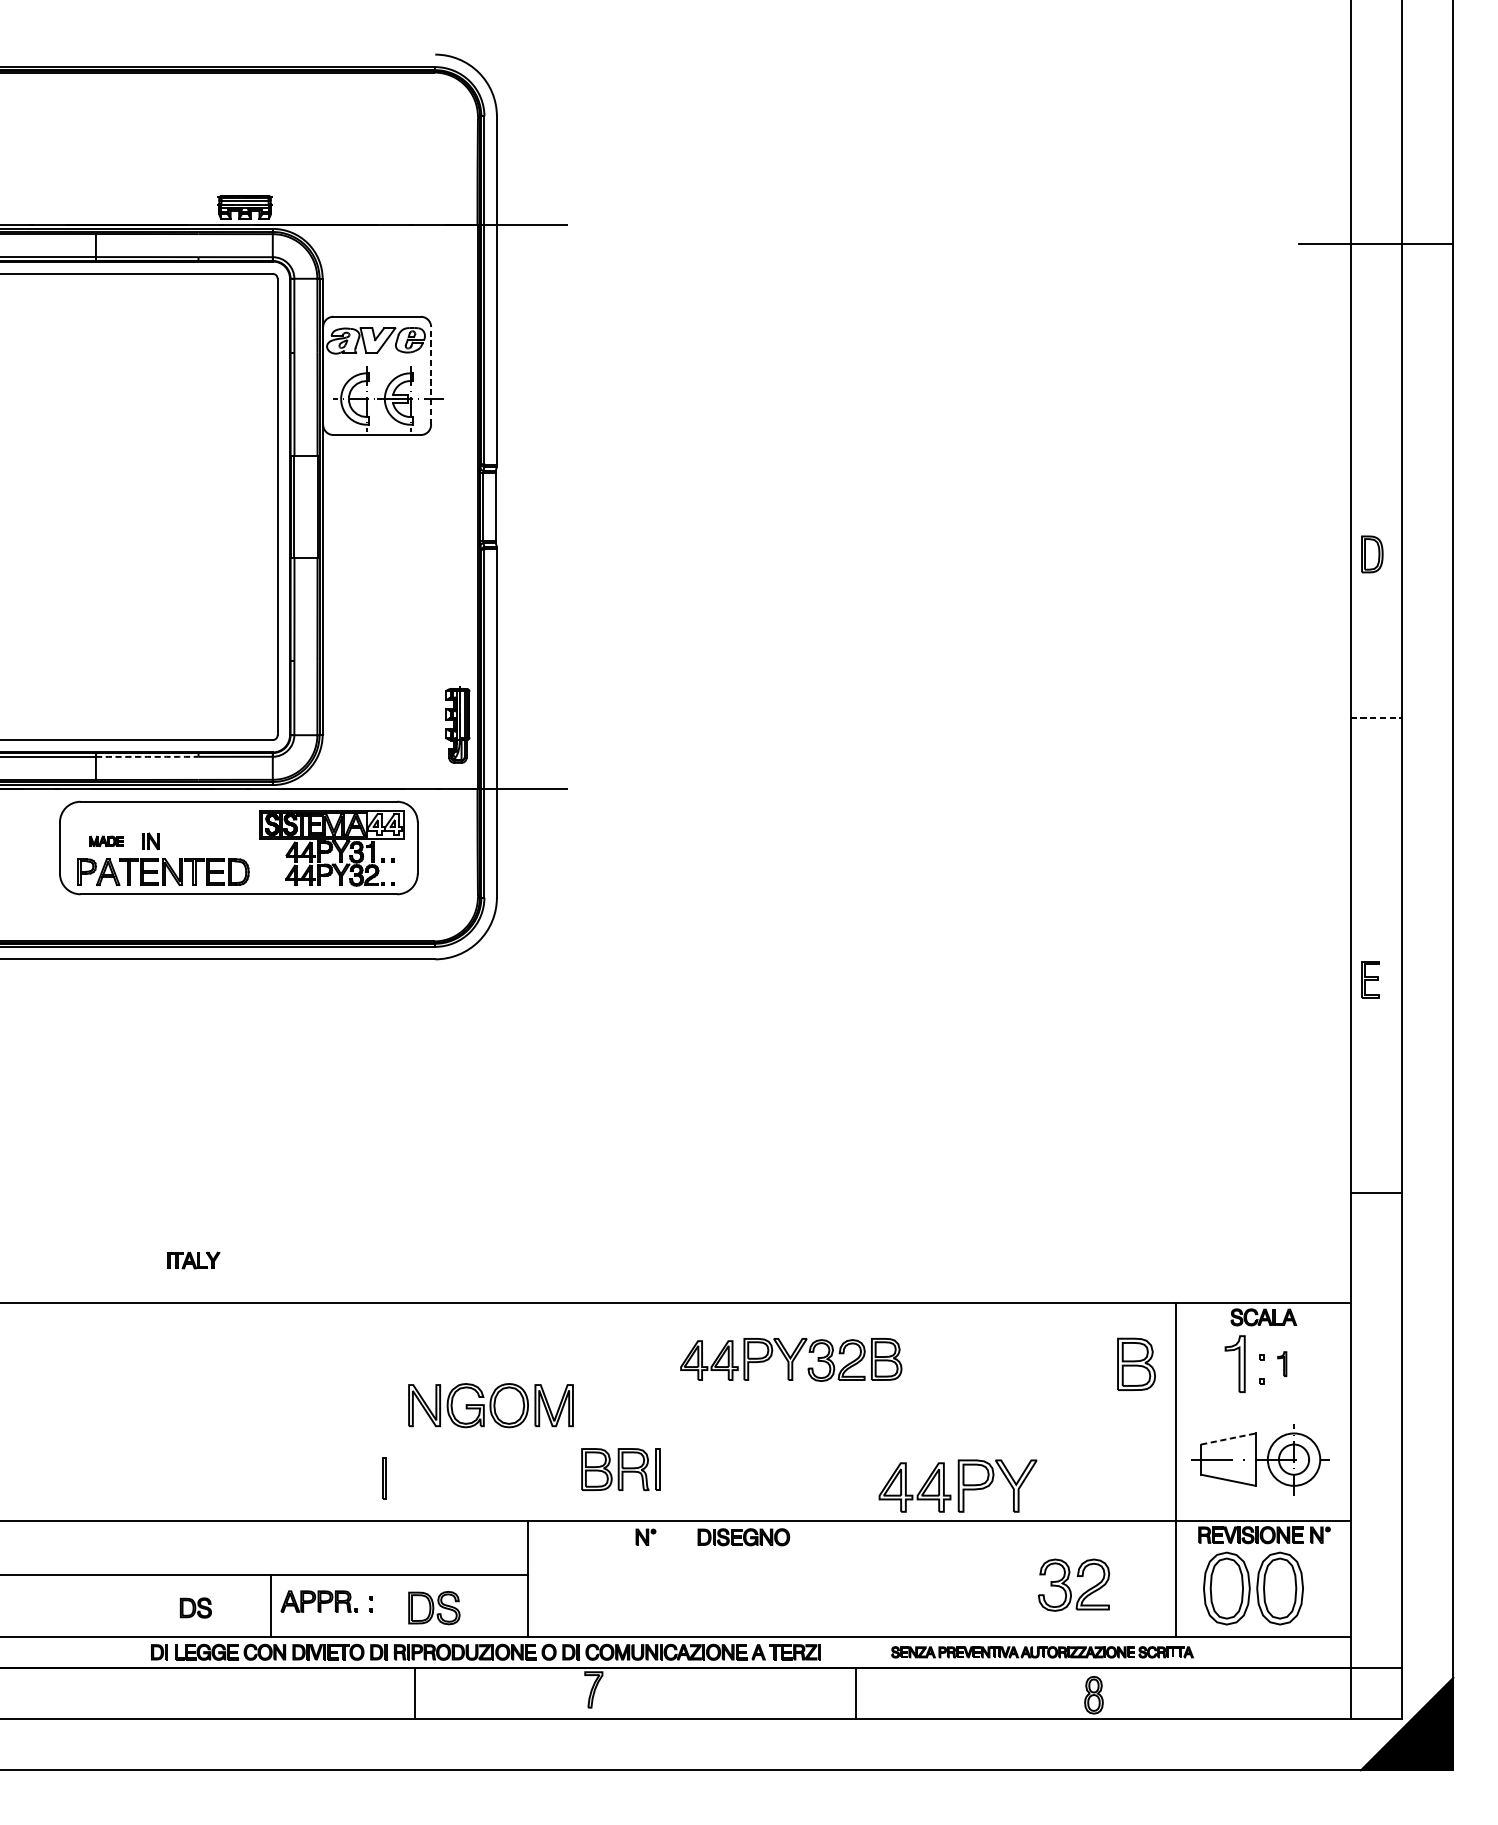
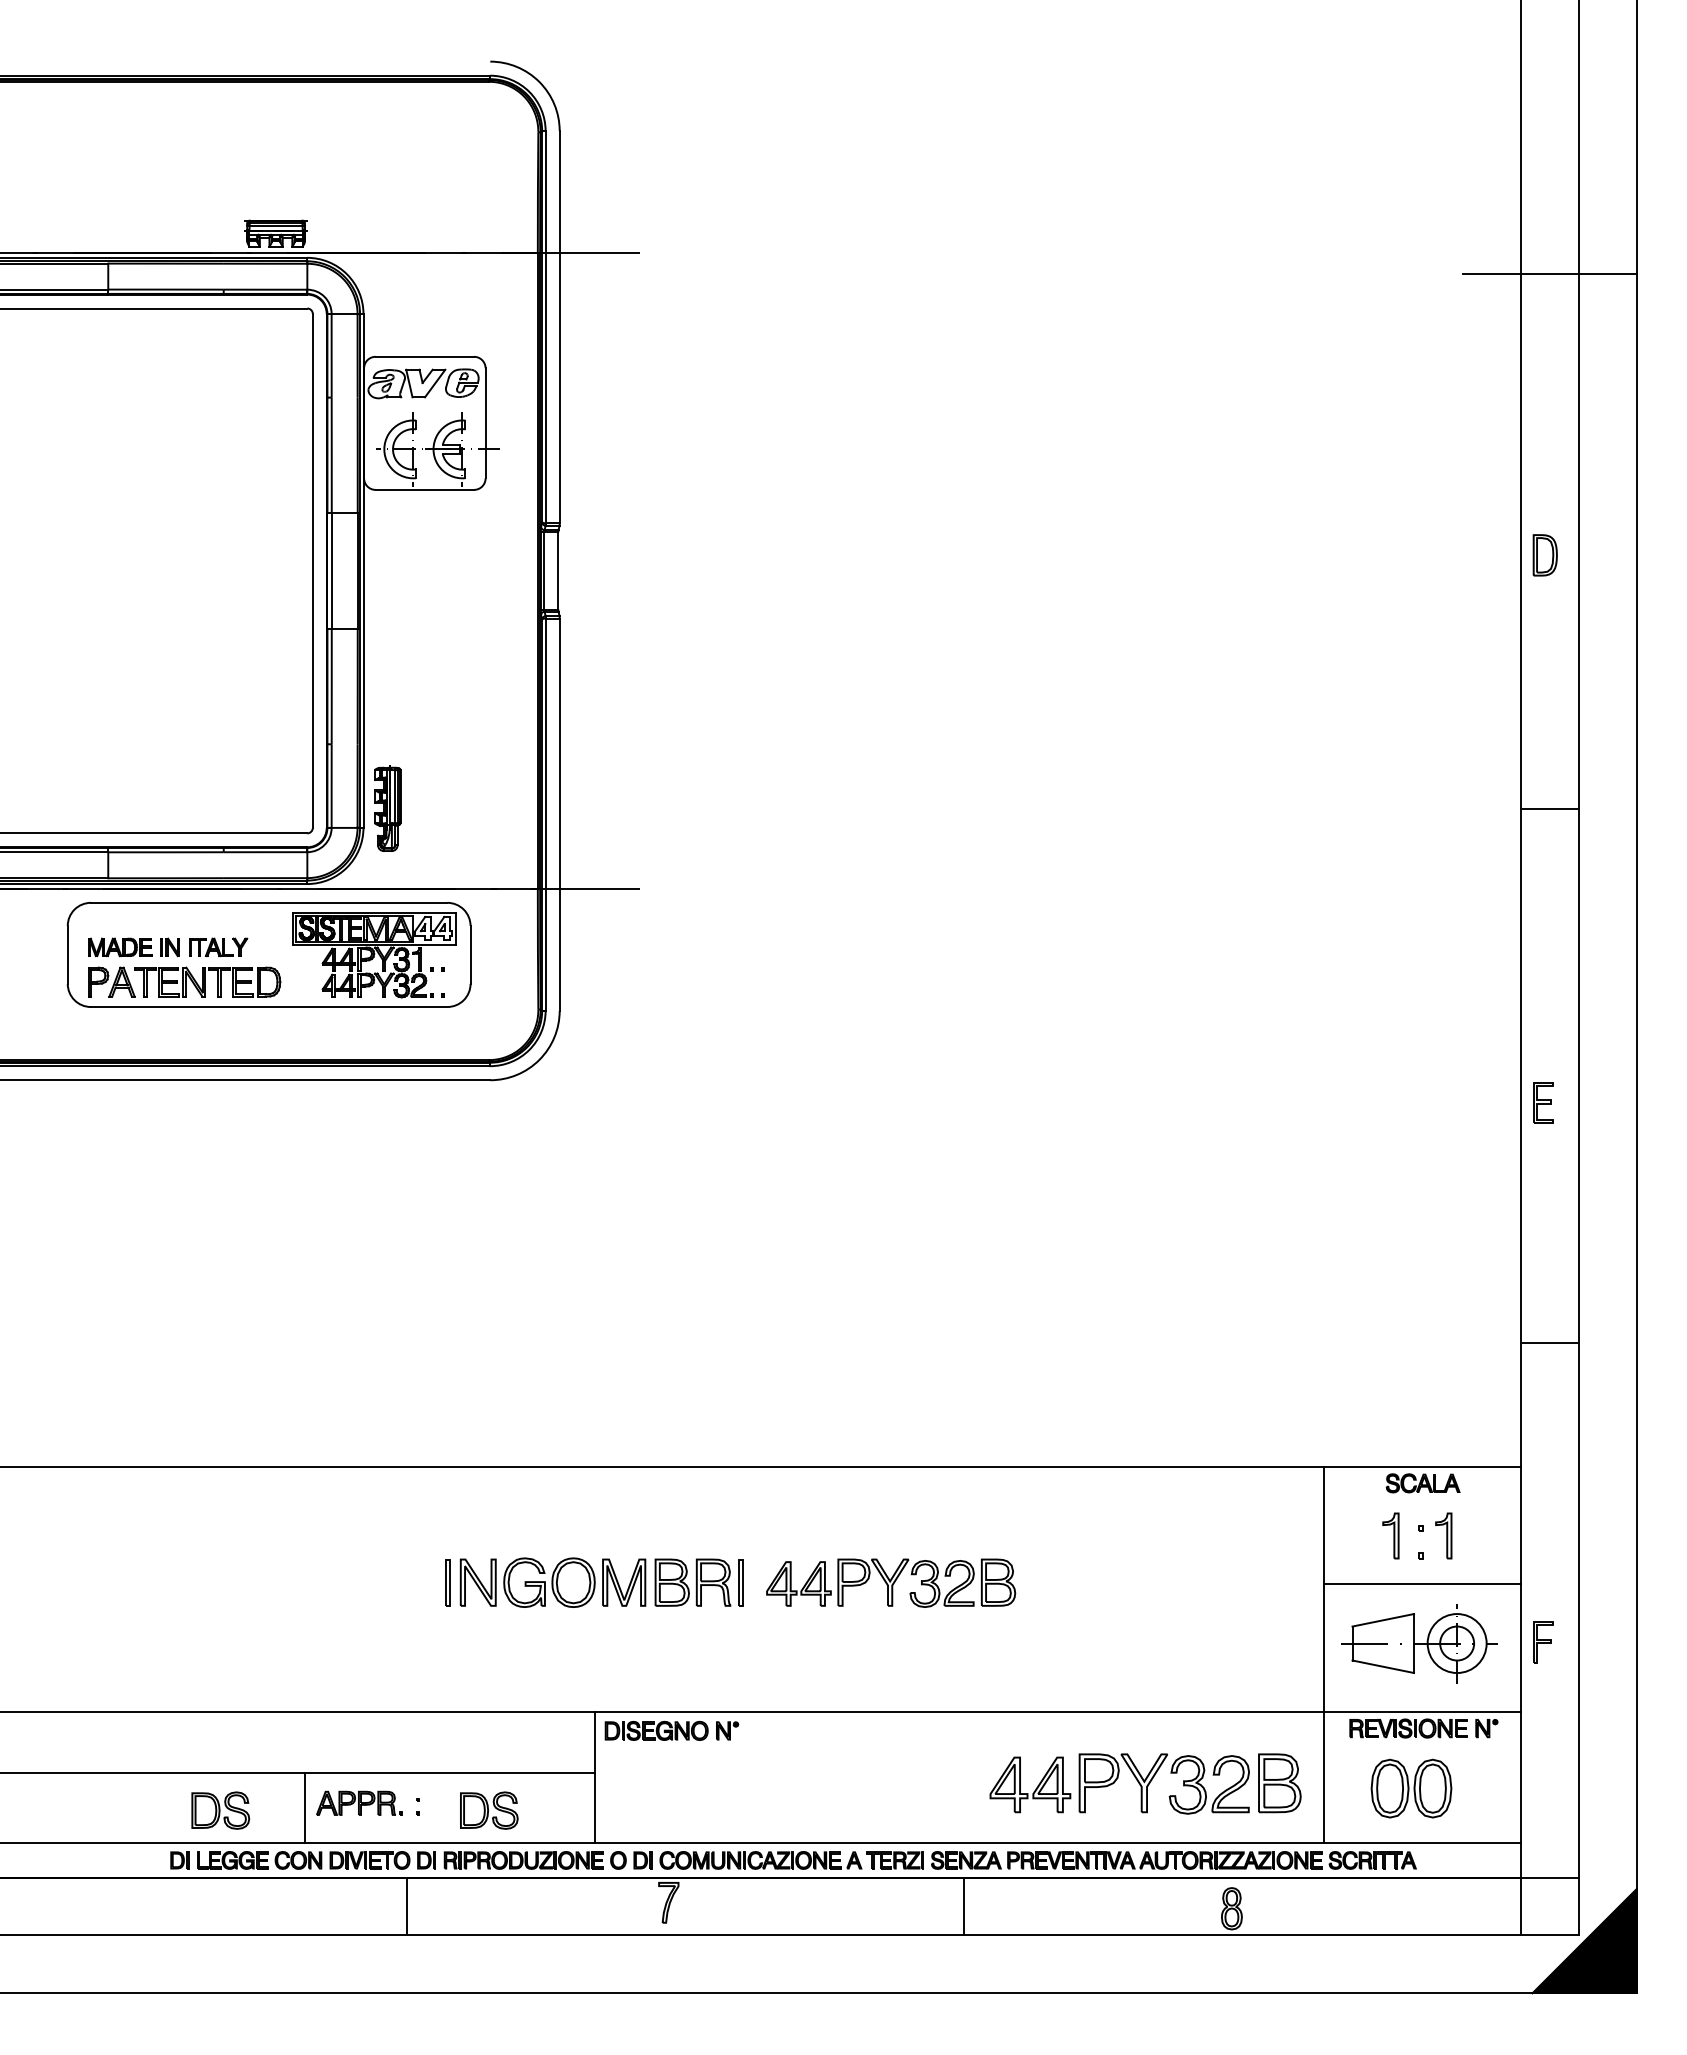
line: (431, 376) -> (485, 423), dashed -> solid
part: (1371, 554) -> (1544, 555), moved
line: (1376, 717) -> (1549, 808), dashed -> solid
part: (457, 725) -> (387, 808), moved
arc: (147, 757) -> (166, 852), dashed -> solid
part: (106, 841) -> (120, 947), size x1.67
part: (193, 1260) -> (218, 947), moved
part: (791, 1359) -> (891, 1582), moved
part: (1234, 1363) -> (1390, 1535), size x0.71
part: (1281, 1363) -> (1443, 1535), size x1.67
part: (1136, 1364) -> (1279, 1783), moved
line: (1263, 1406) -> (1422, 1583), added
line: (1228, 1439) -> (1383, 1620), dashed -> solid
part: (1370, 1458) -> (1543, 1642), added
part: (620, 1469) -> (698, 1582), moved
part: (383, 1478) -> (447, 1582), moved
part: (957, 1486) -> (1078, 1783), moved
part: (743, 1536) -> (656, 1730), moved
part: (1253, 1588) -> (1411, 1788), size x0.71
part: (195, 1607) -> (220, 1810), size x1.67
part: (1042, 1652) -> (1173, 1860), size x1.43
line: (415, 1693) -> (406, 1906), moved

